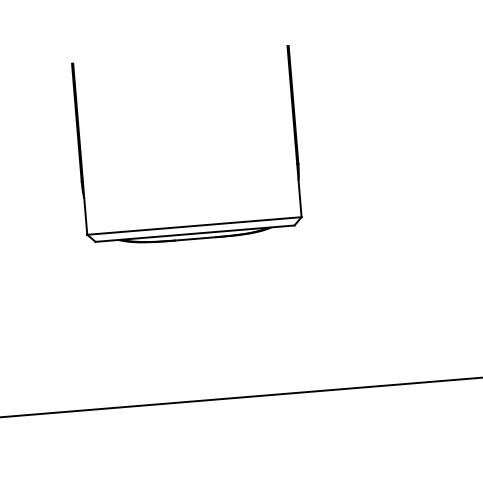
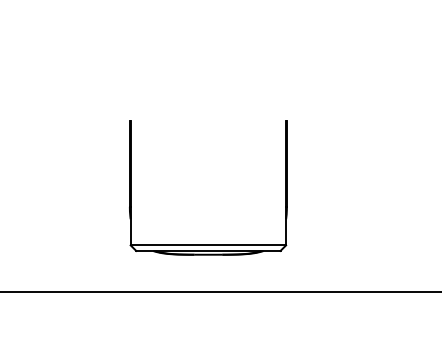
part: (194, 224) -> (208, 244), moved

